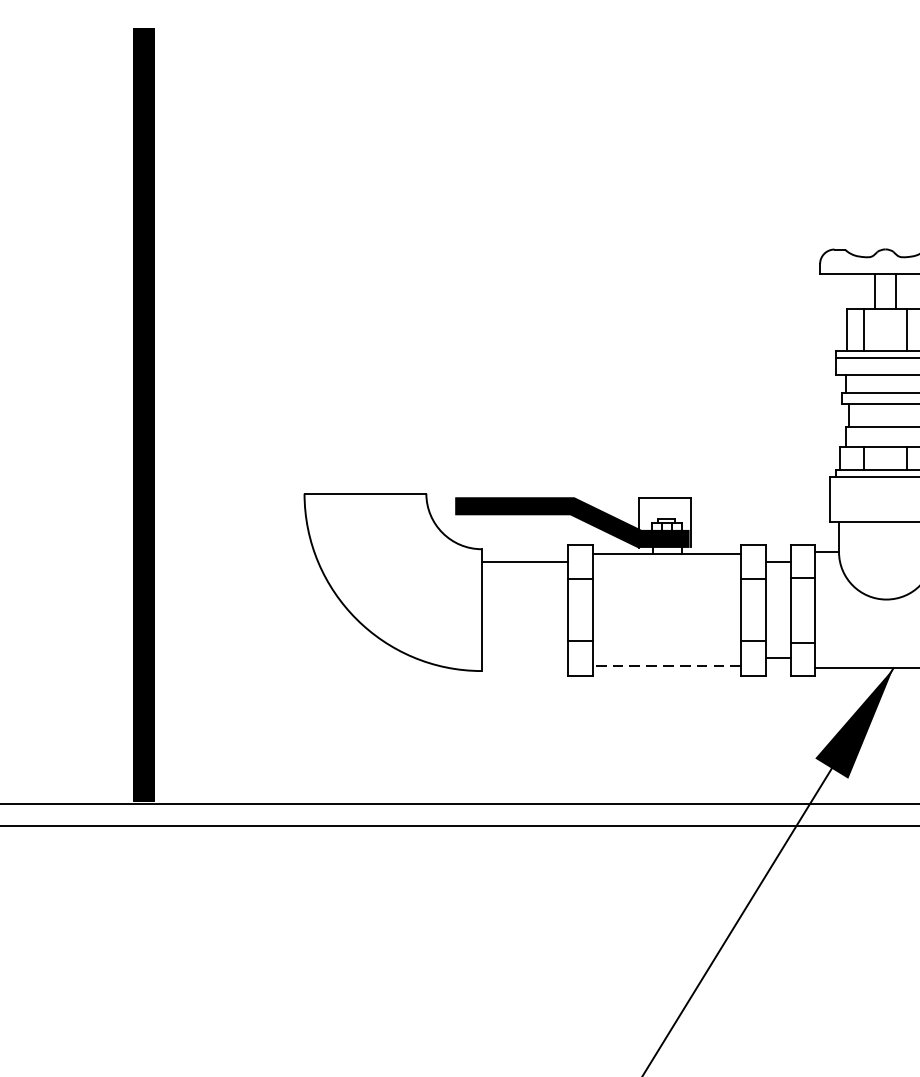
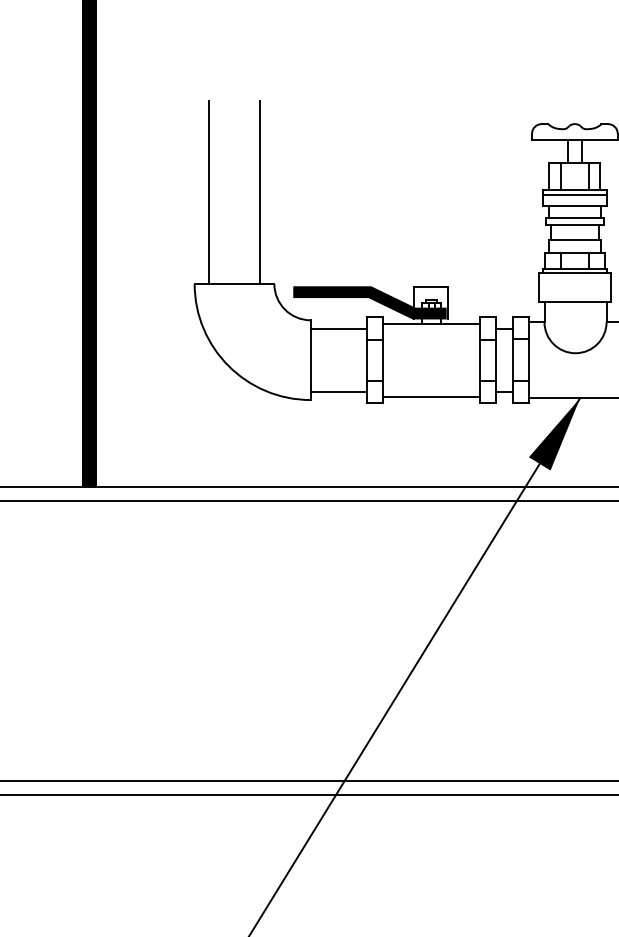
line: (325, 353) -> (208, 192), added
line: (405, 353) -> (260, 192), added
line: (524, 658) -> (338, 391), added
line: (666, 665) -> (431, 396), dashed -> solid

